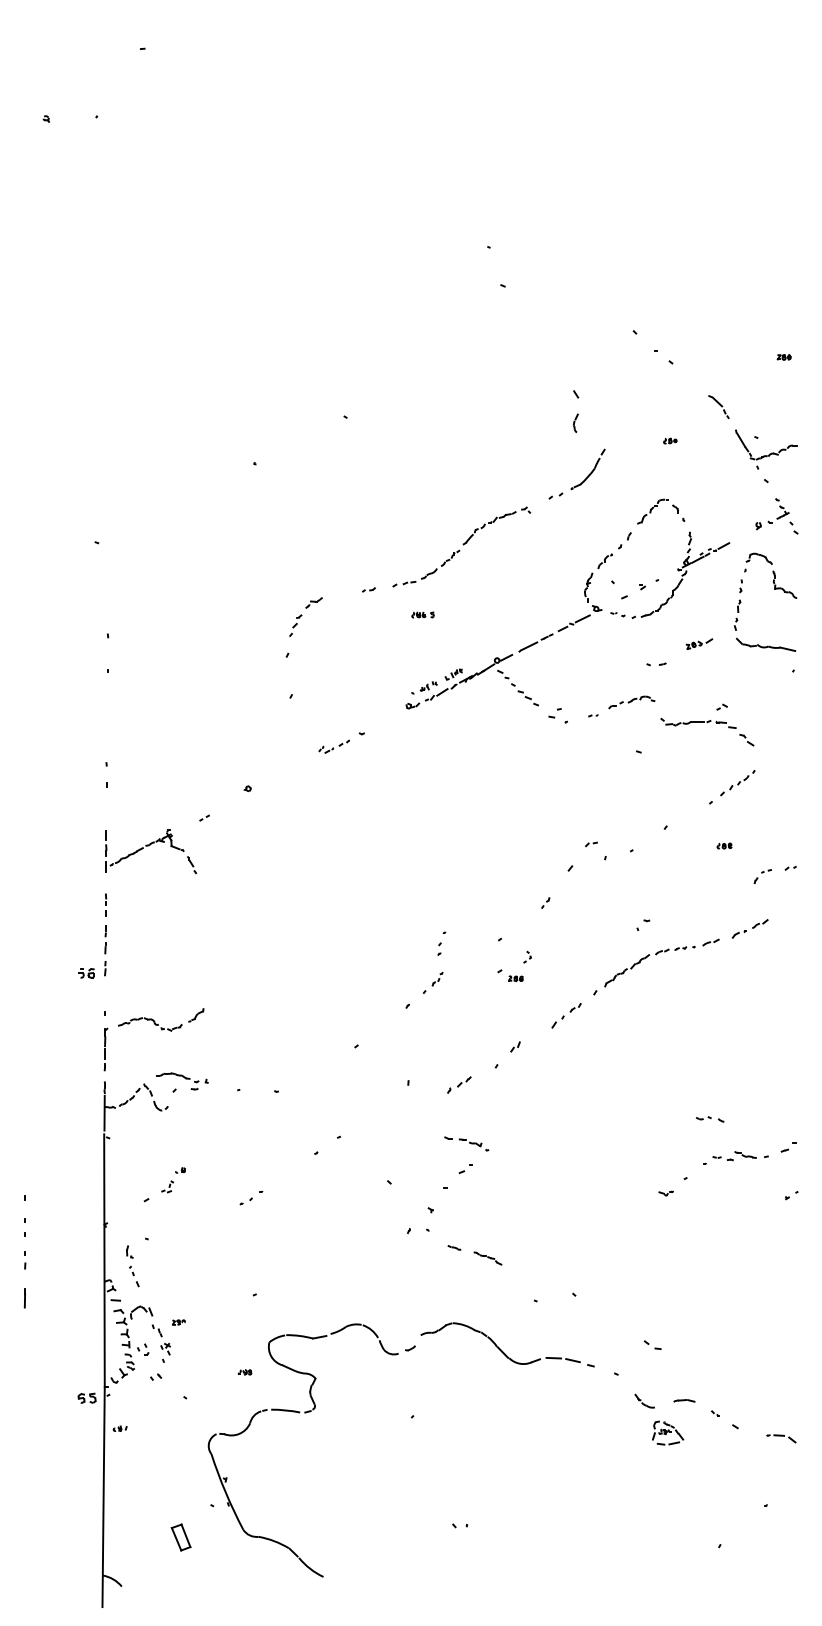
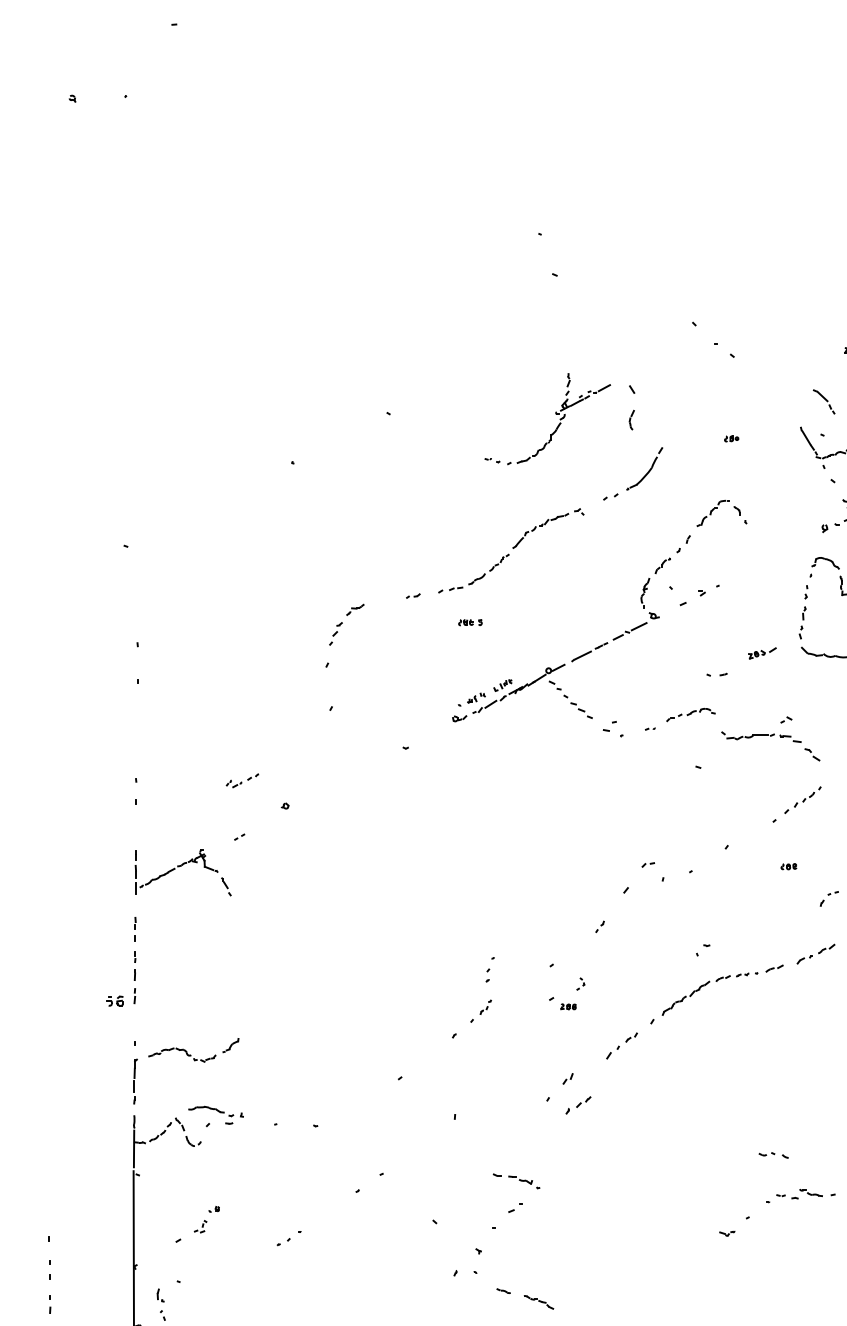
part: (718, 407) -> (823, 402), moved
part: (677, 570) -> (555, 413), moved
part: (333, 746) -> (241, 780), moved
part: (459, 1084) -> (578, 1104), moved

